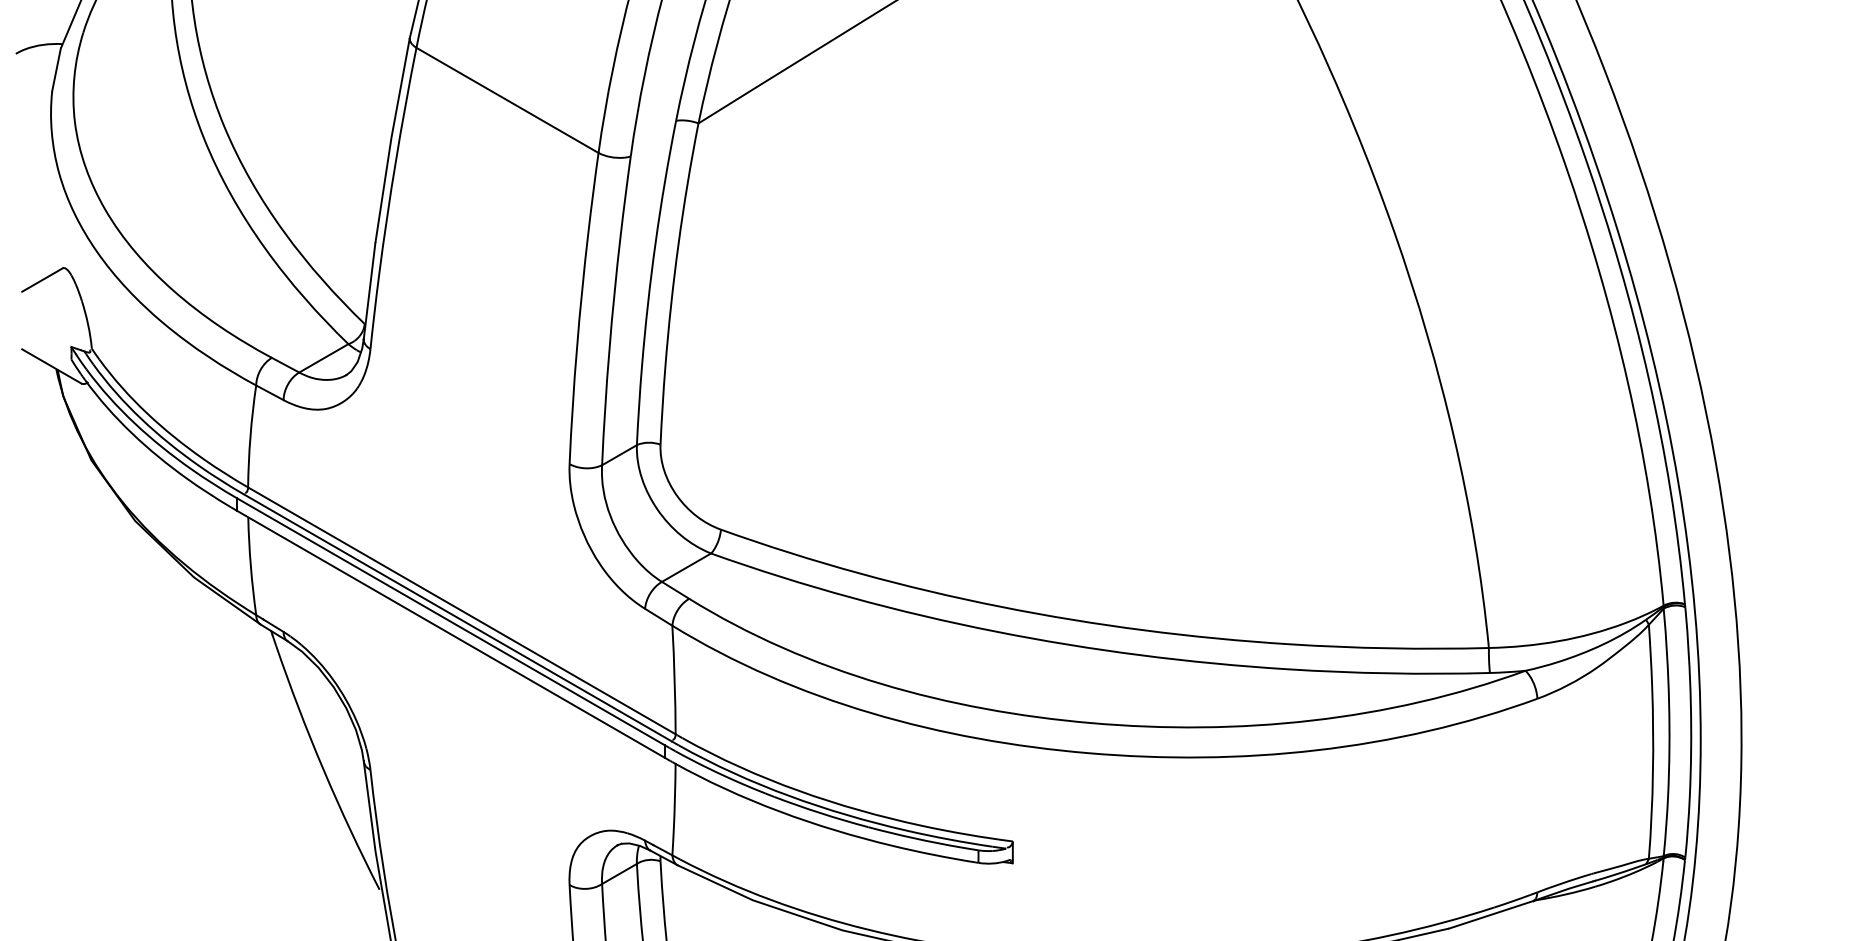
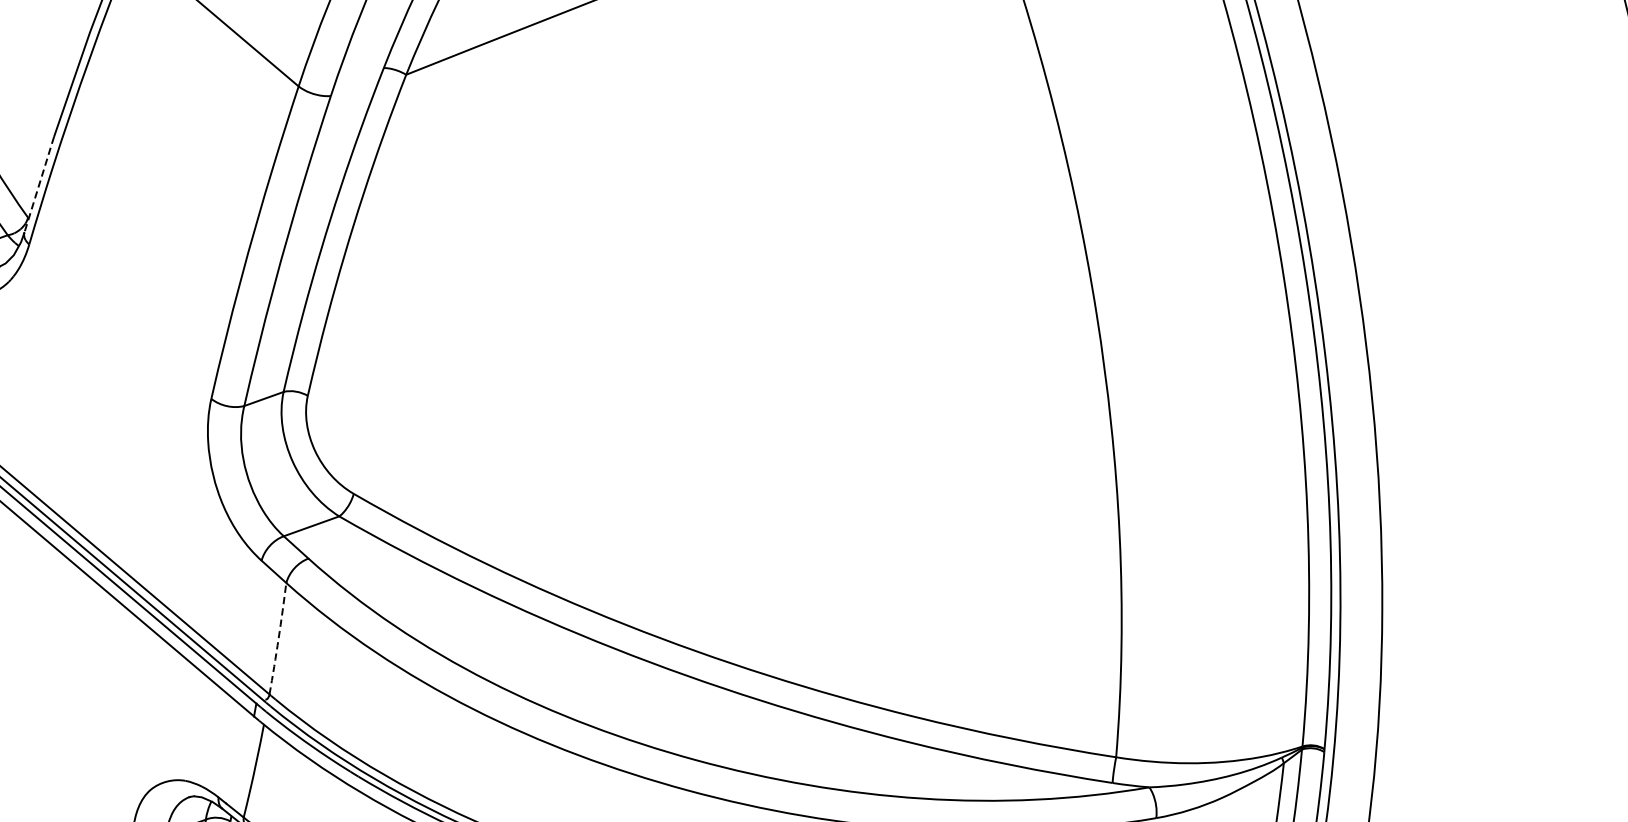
line: (369, 291) -> (39, 185), solid -> dashed
arc: (674, 679) -> (278, 638), solid -> dashed

